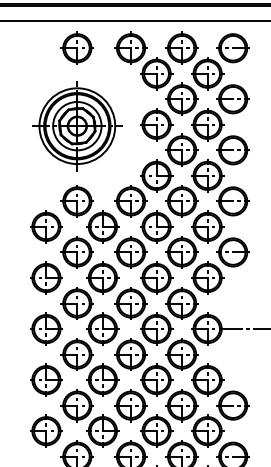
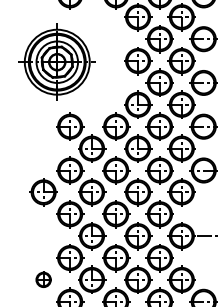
part: (77, 126) -> (57, 62), moved
part: (46, 226) -> (43, 148), removed
part: (46, 328) -> (43, 235), removed
part: (46, 379) -> (43, 279), size x0.6

